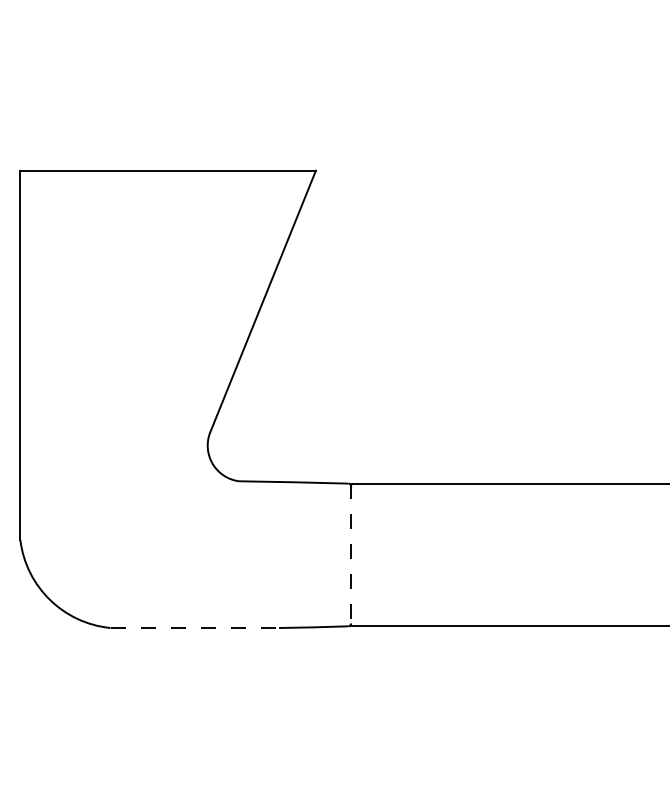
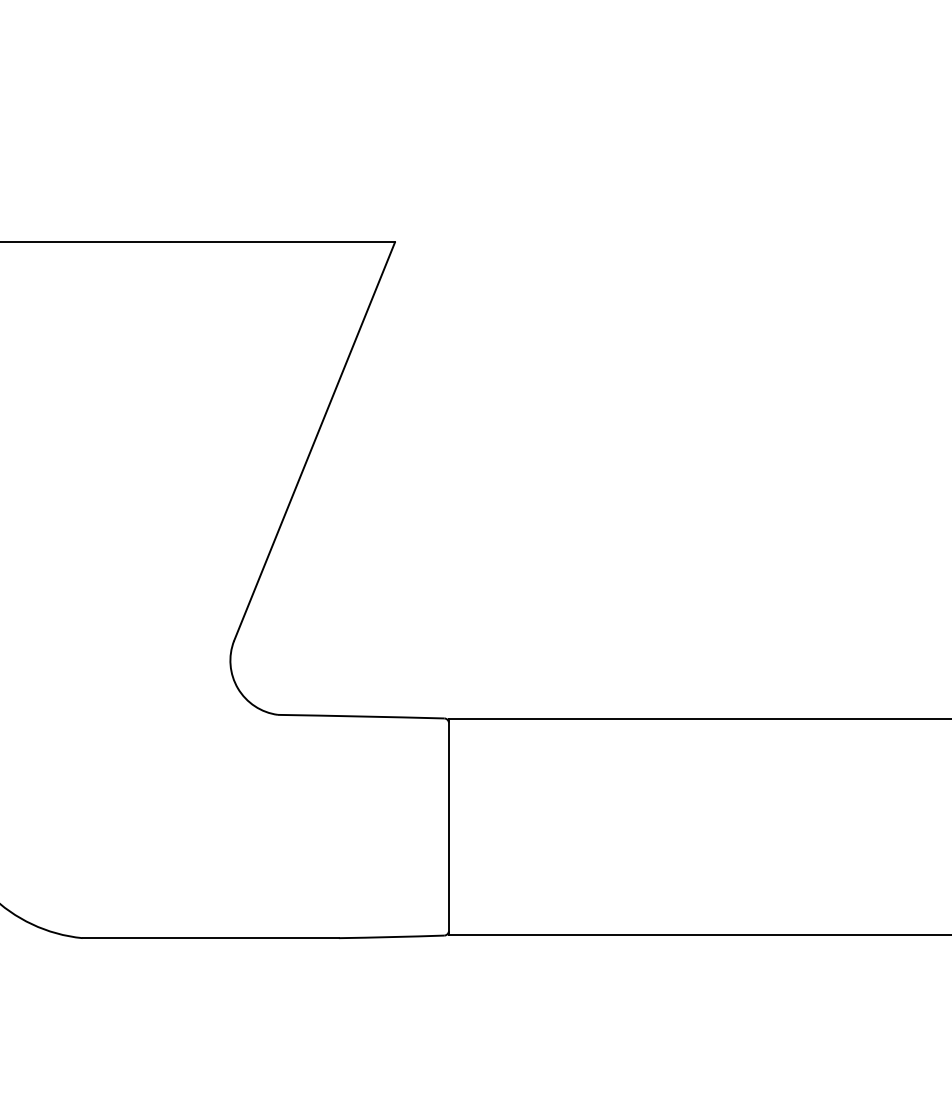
line: (351, 555) -> (449, 827), dashed -> solid
line: (195, 628) -> (211, 938), dashed -> solid

